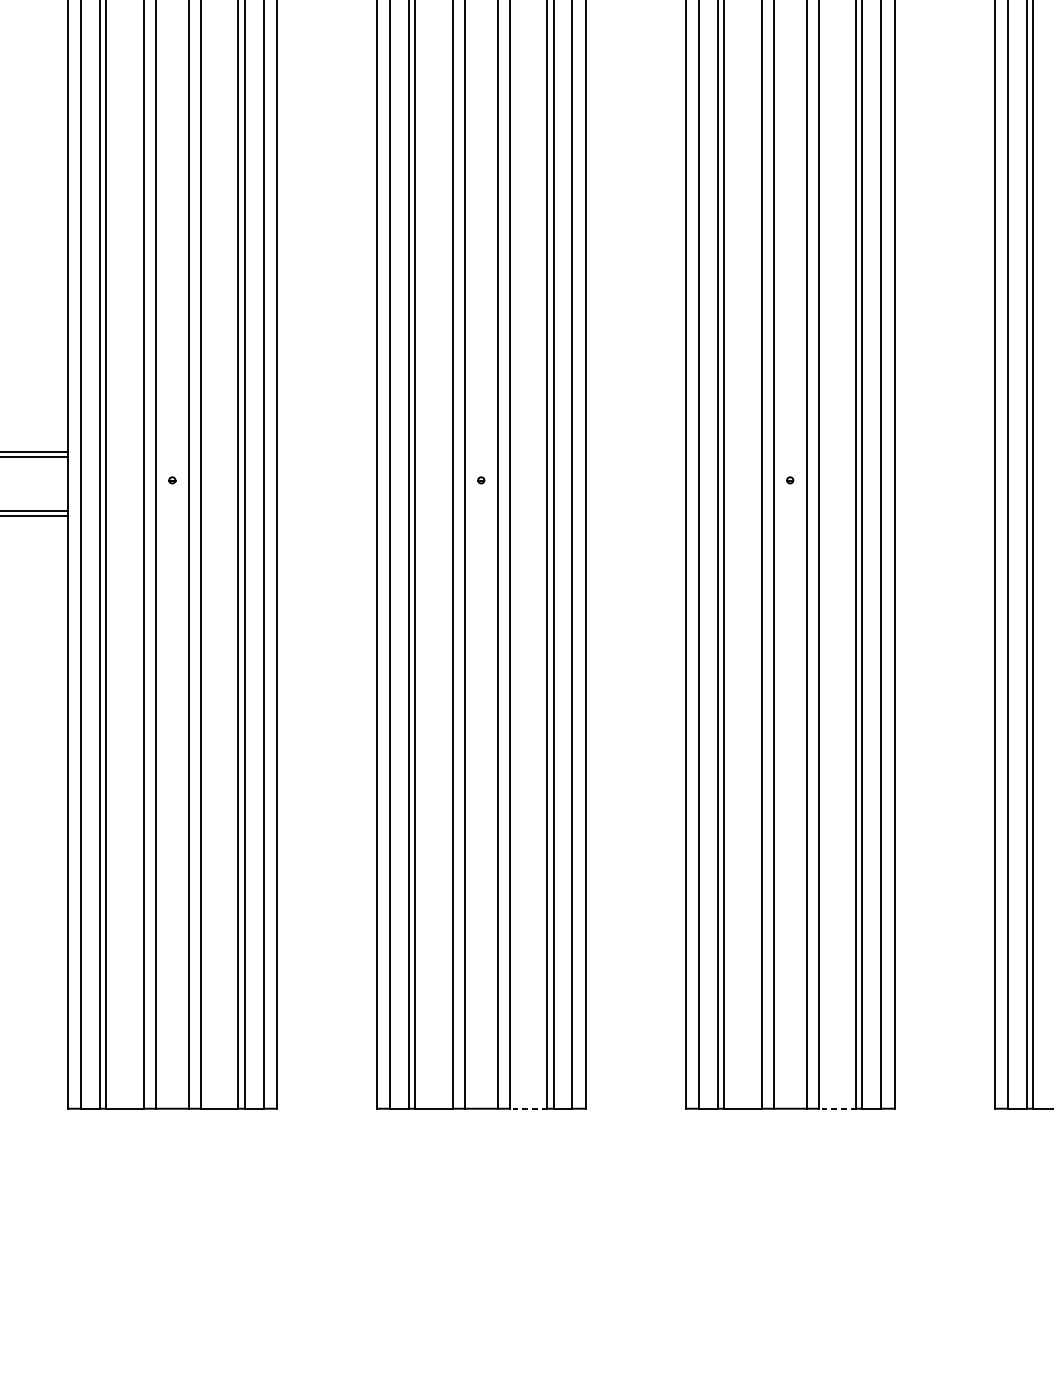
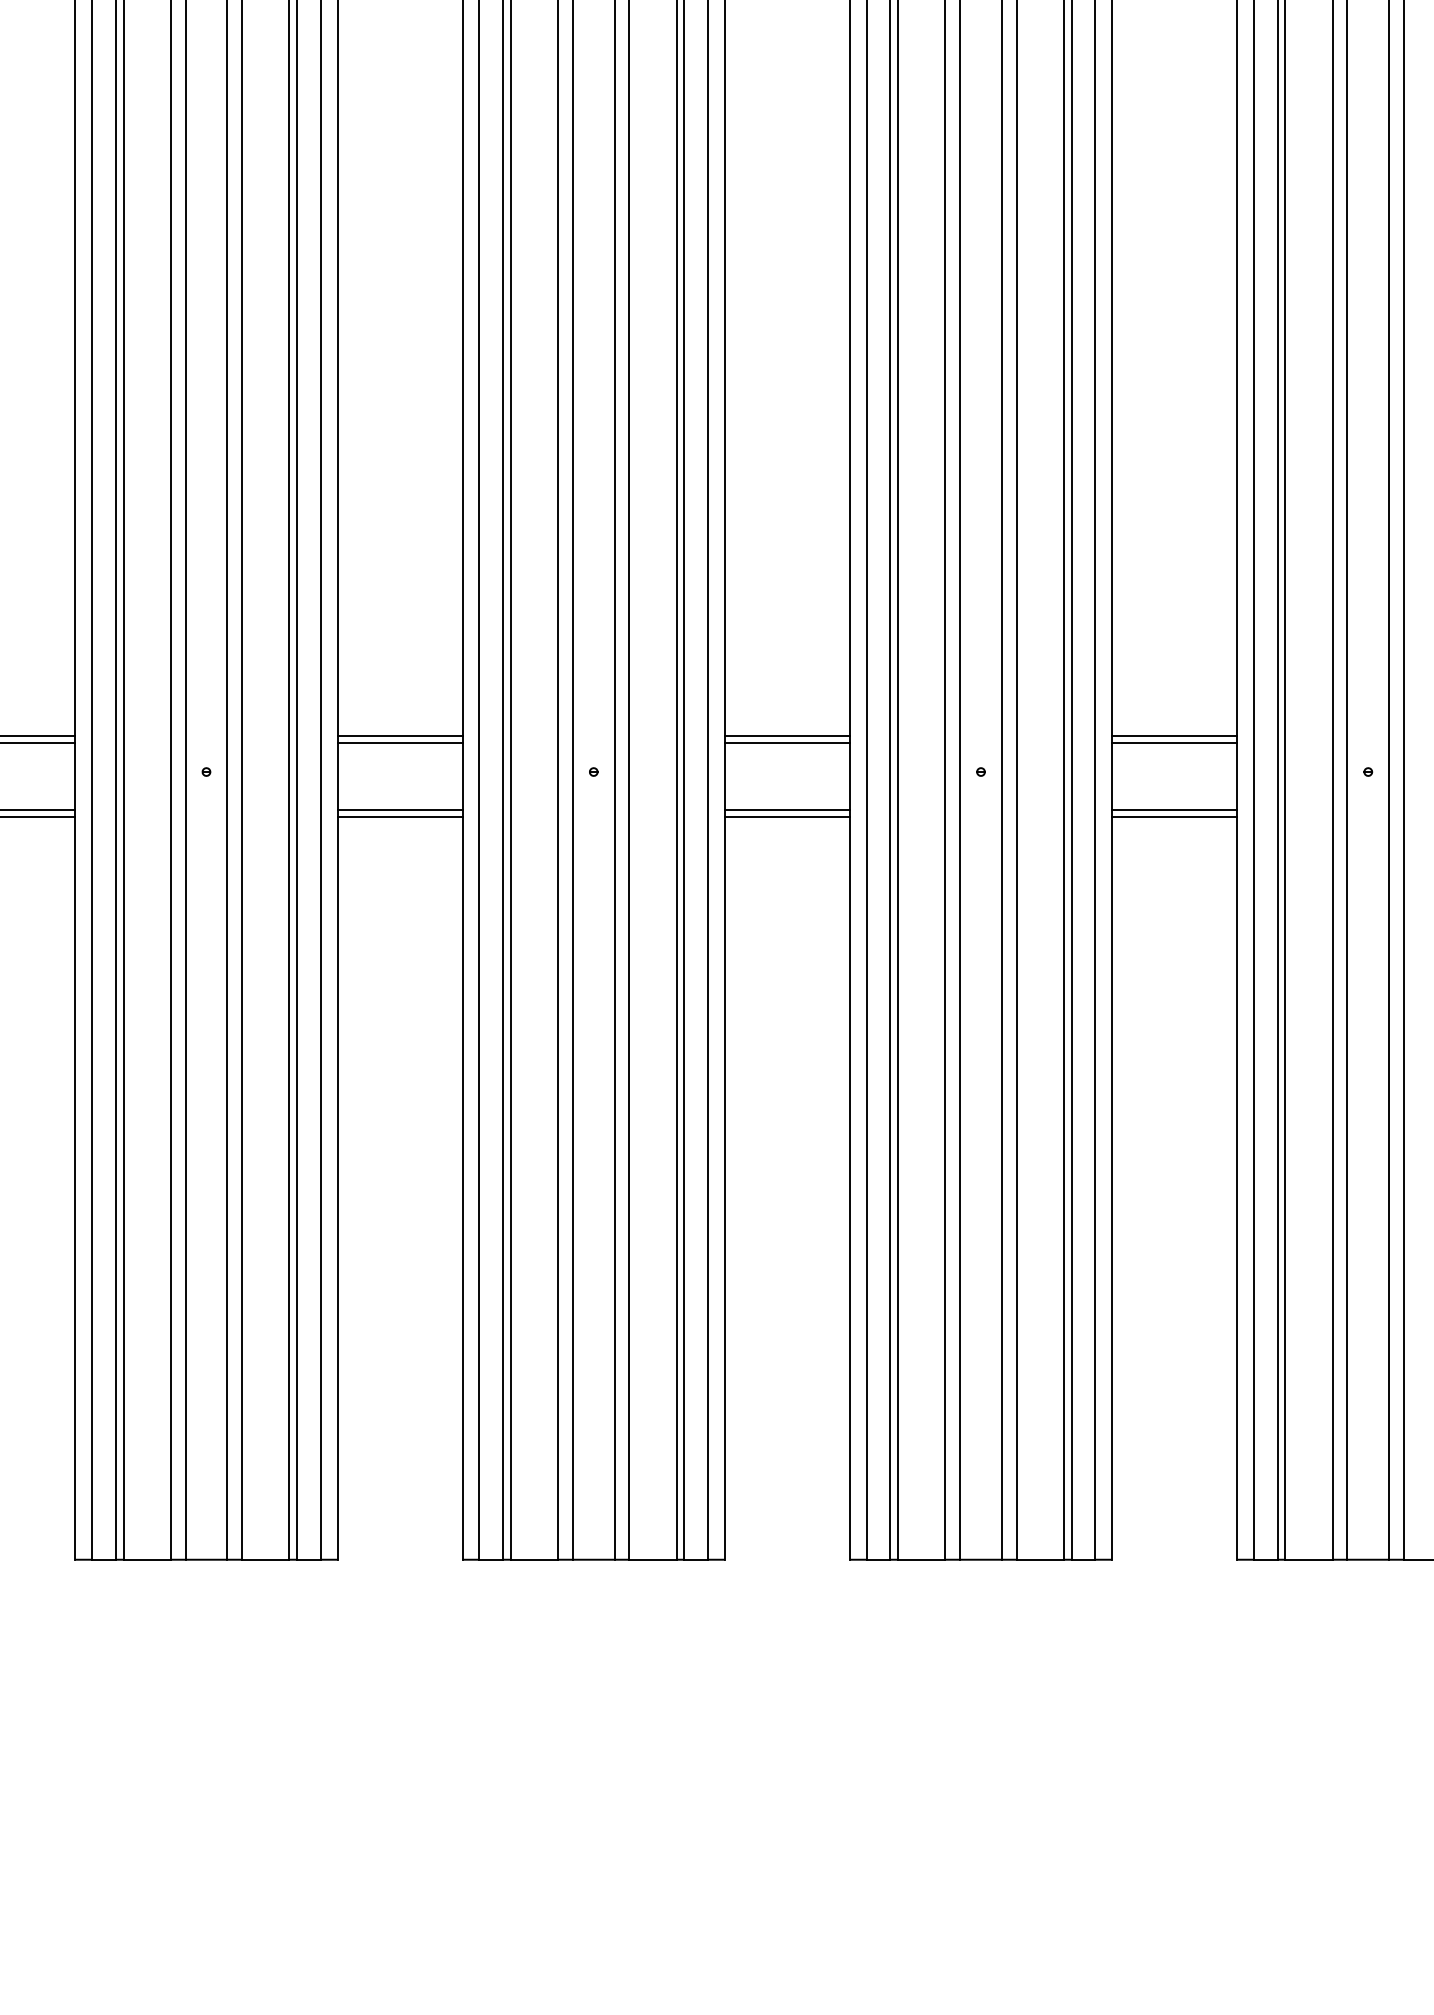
line: (326, 452) -> (399, 736), added
line: (635, 452) -> (786, 736), added
line: (944, 452) -> (1174, 736), added
line: (326, 457) -> (399, 743), added
line: (635, 457) -> (786, 743), added
line: (944, 457) -> (1174, 743), added
line: (326, 511) -> (399, 810), added
line: (635, 511) -> (786, 810), added
line: (944, 511) -> (1174, 810), added
line: (326, 515) -> (399, 816), added
line: (635, 515) -> (786, 816), added
line: (944, 515) -> (1174, 816), added
line: (528, 1108) -> (652, 1559), dashed -> solid
line: (837, 1108) -> (1040, 1559), dashed -> solid

